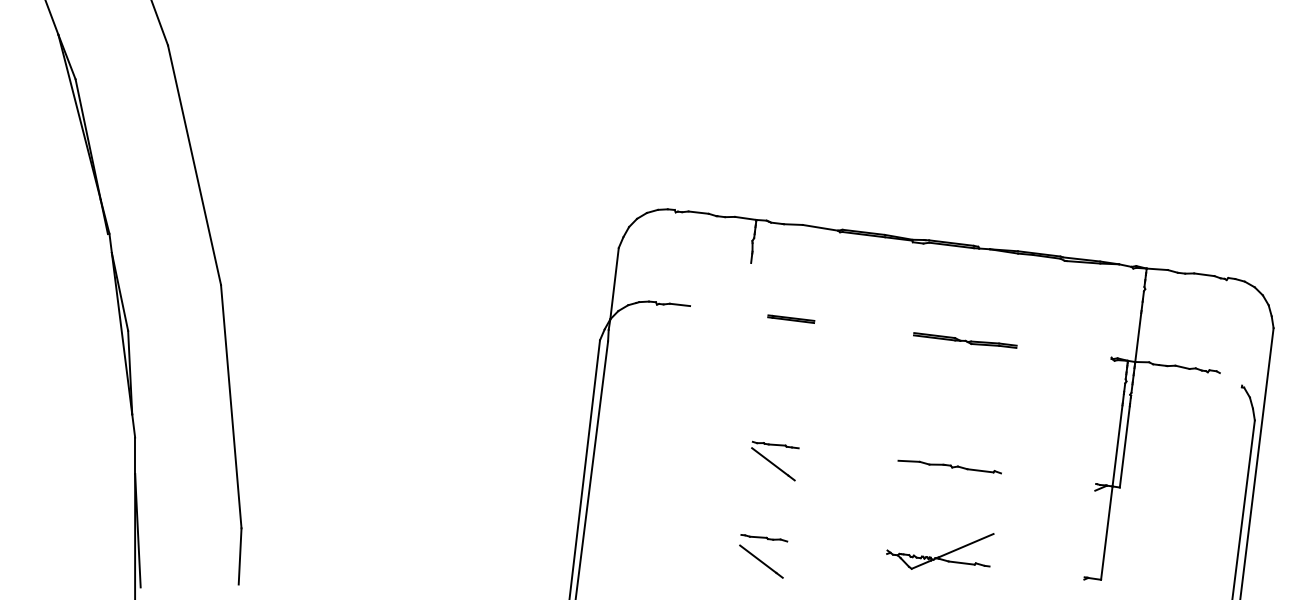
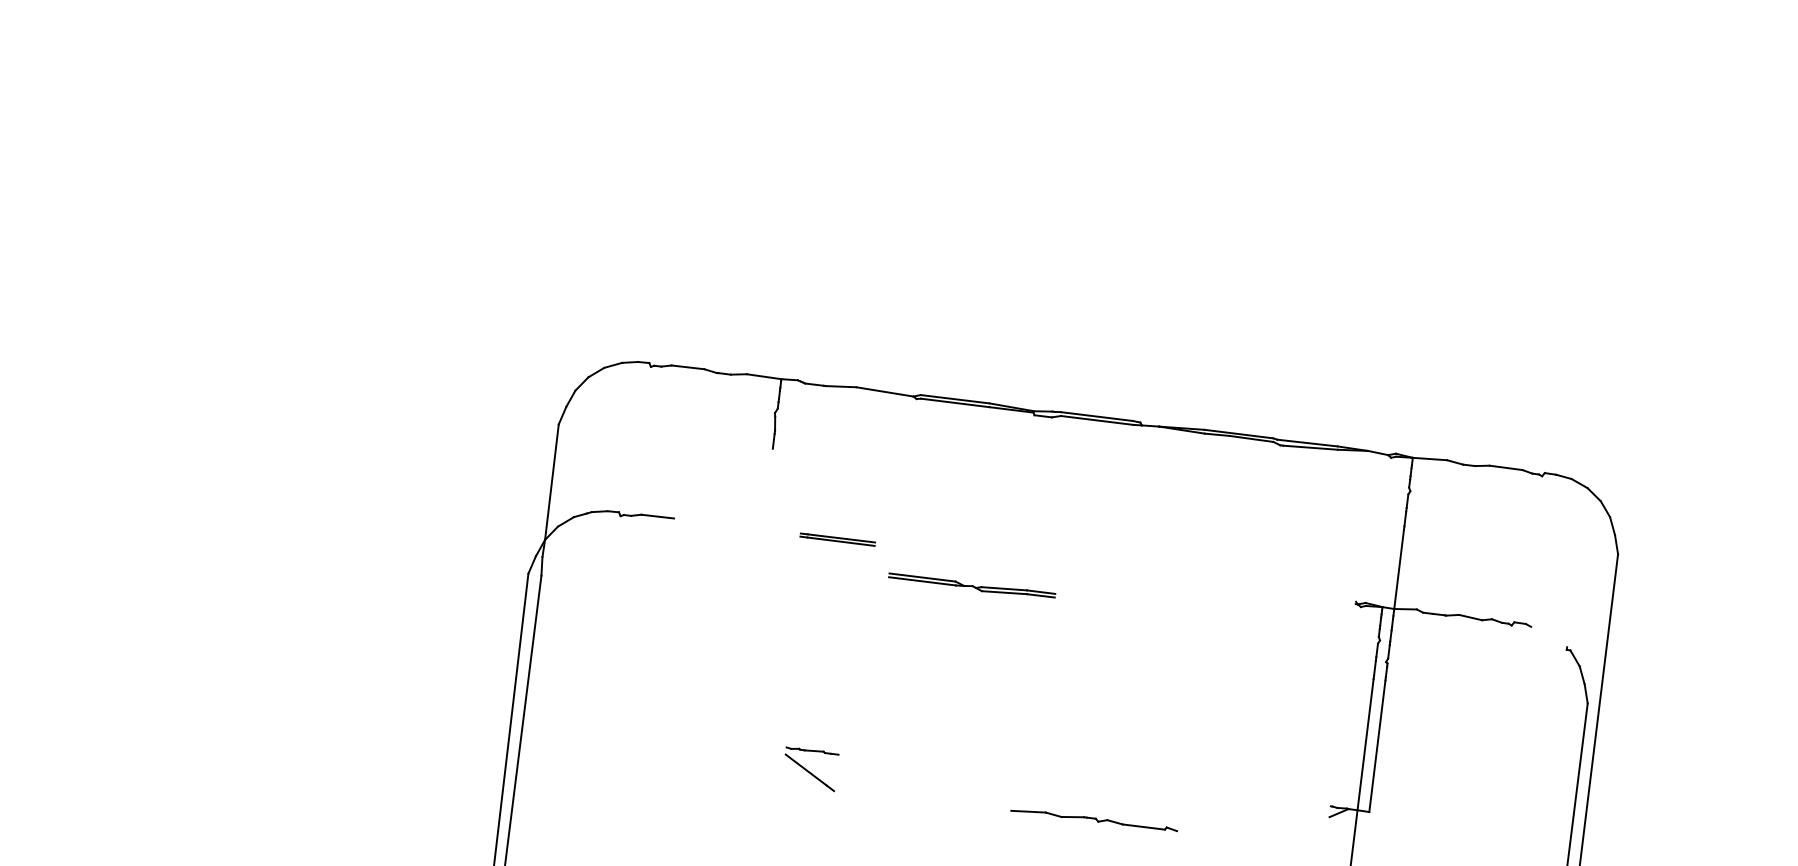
part: (965, 340) -> (972, 585), moved
part: (775, 460) -> (812, 768), size x0.7
part: (949, 466) -> (1093, 820), moved

